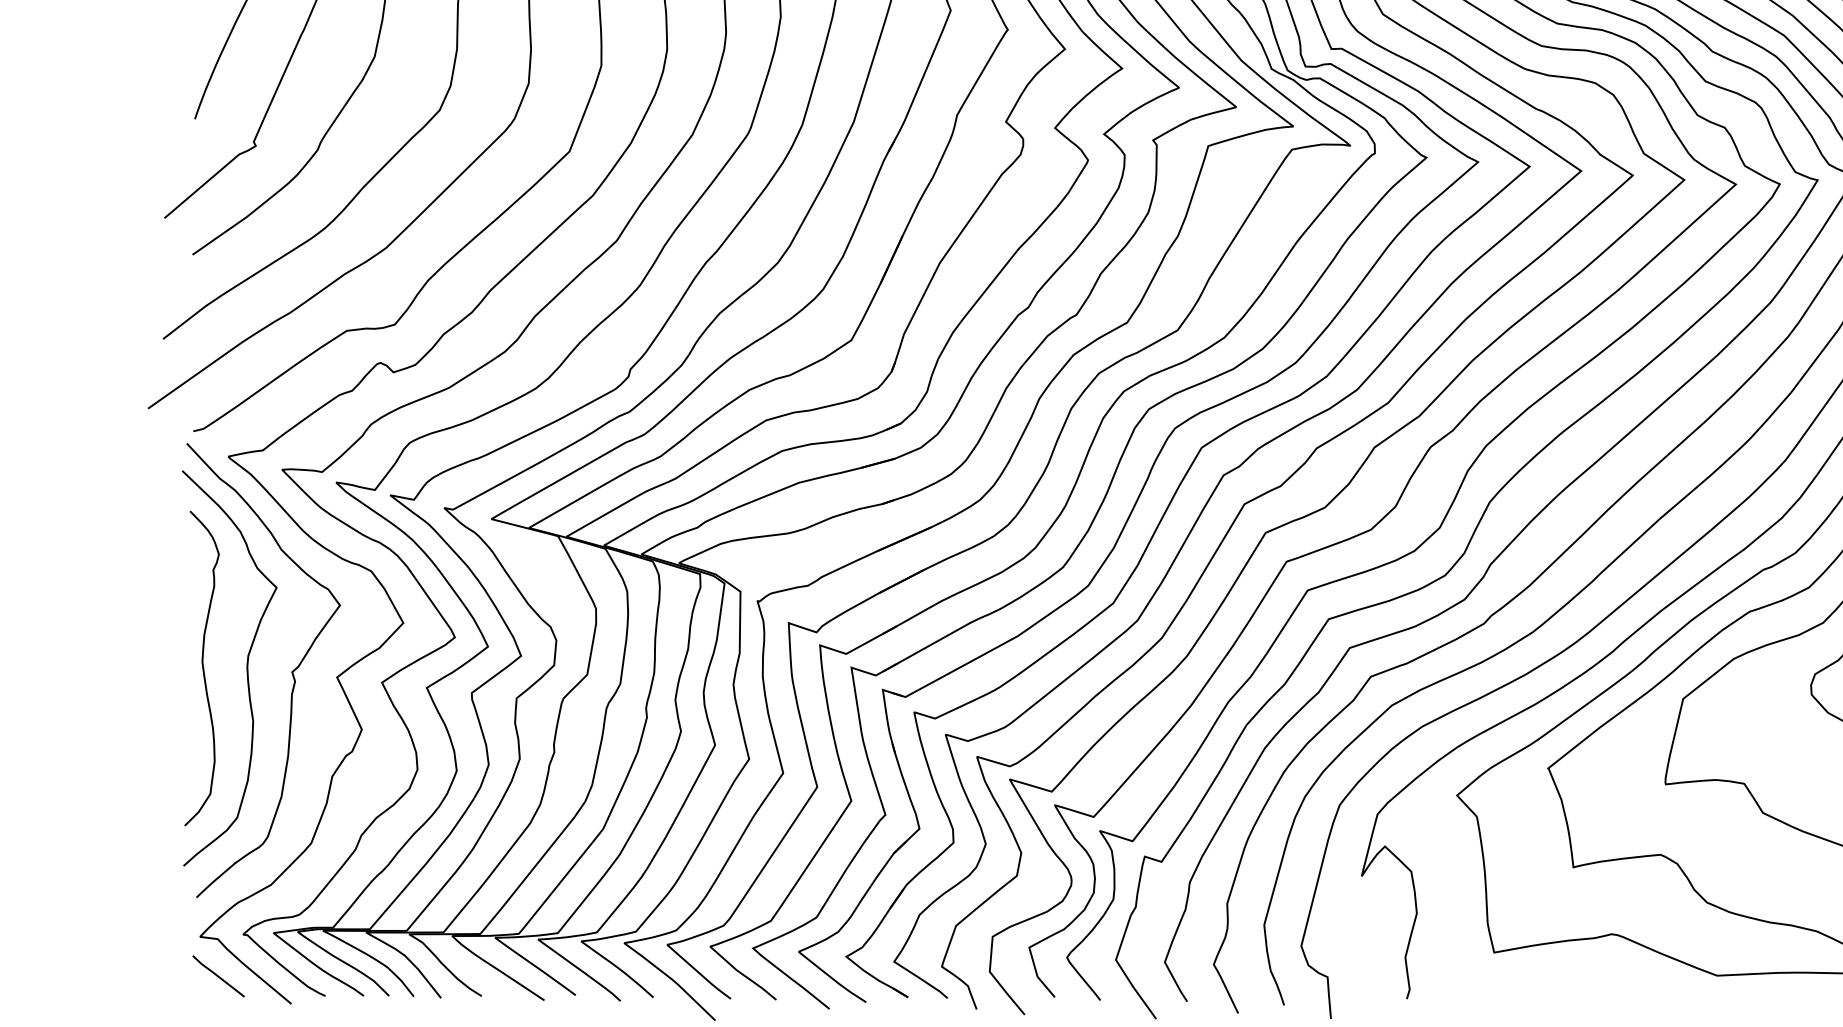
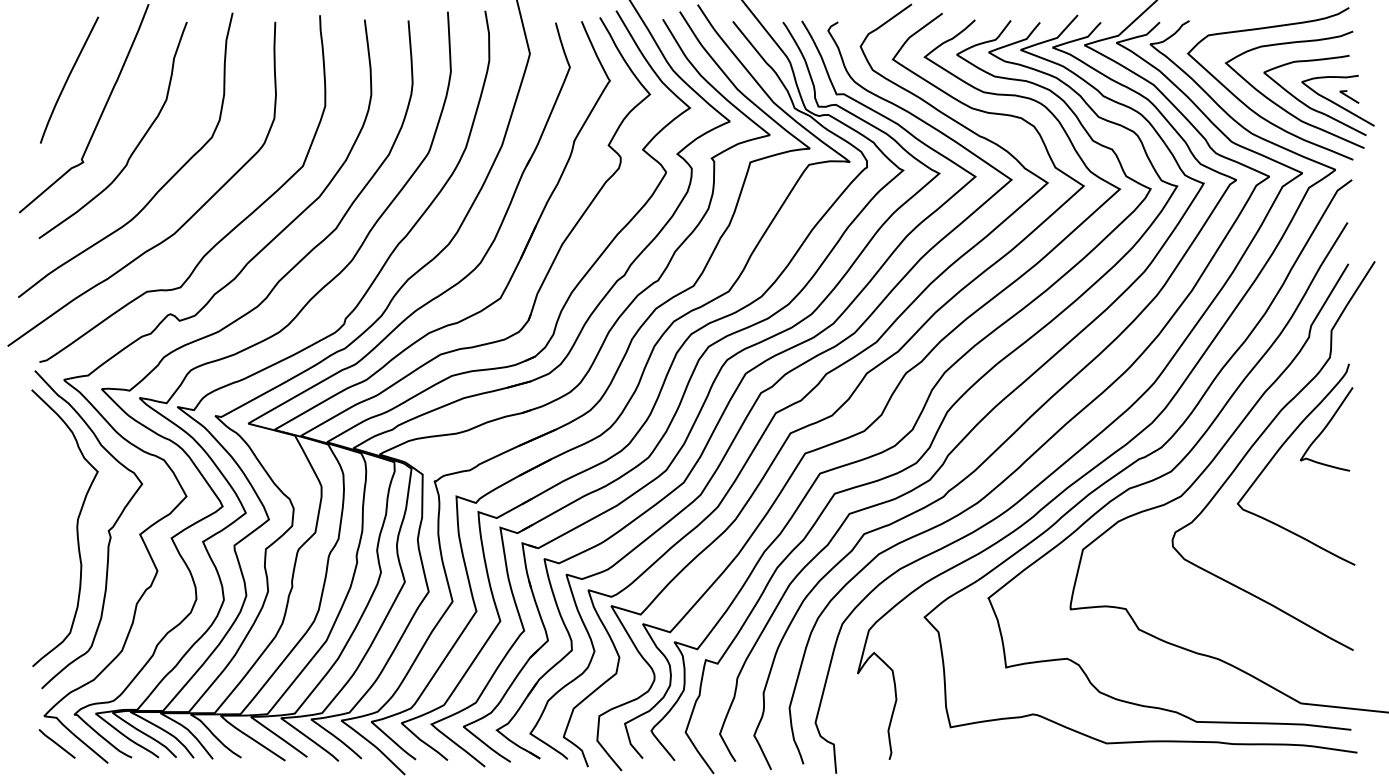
curve: (201, 667) -> (45, 527), removed

